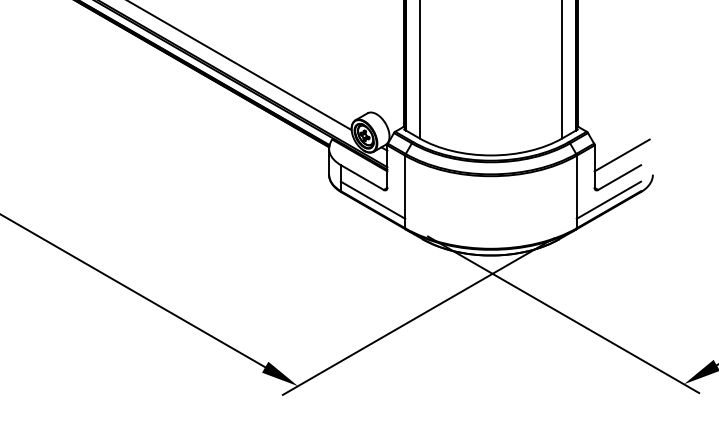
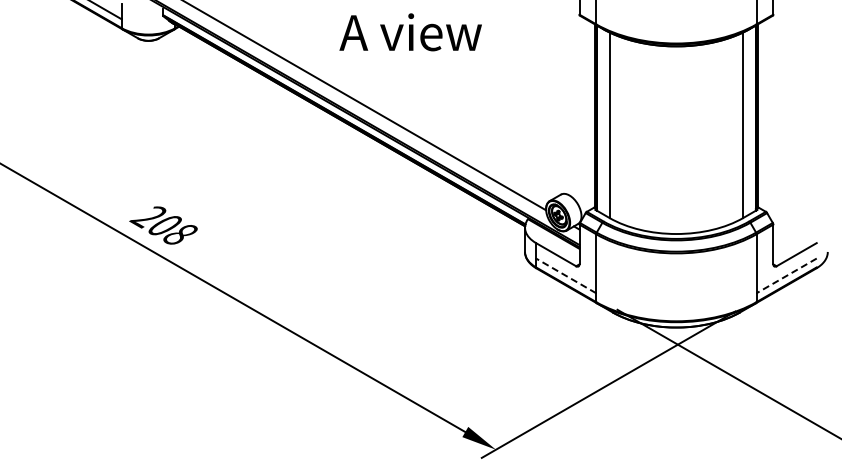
line: (621, 154) -> (798, 233), removed
line: (373, 199) -> (566, 275), solid -> dashed
line: (608, 199) -> (786, 275), solid -> dashed

